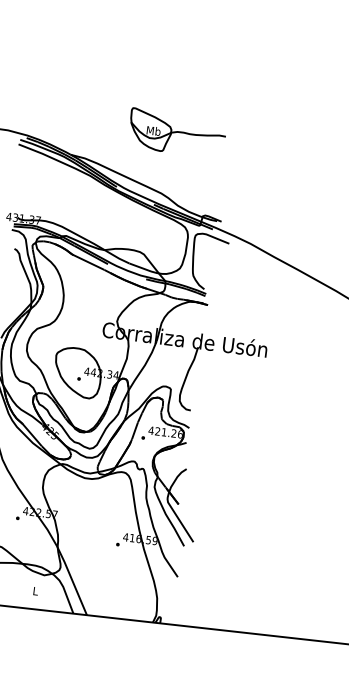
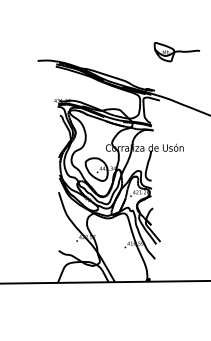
part: (175, 133) -> (176, 52), moved

